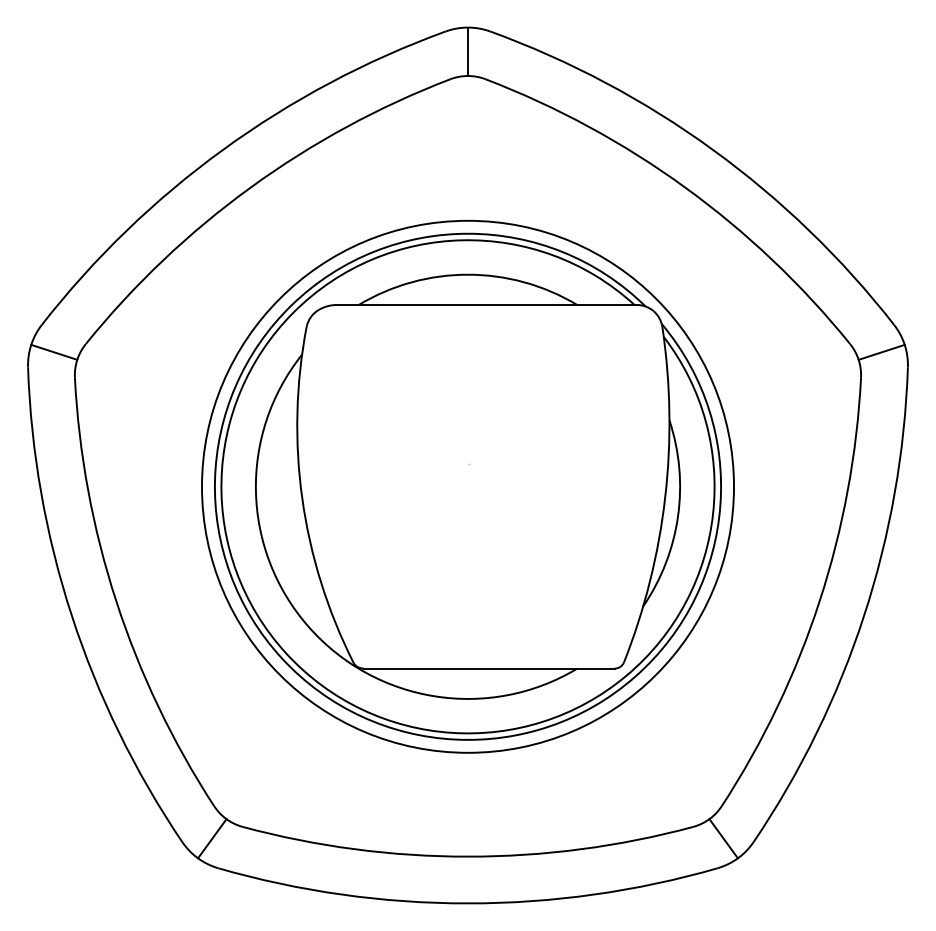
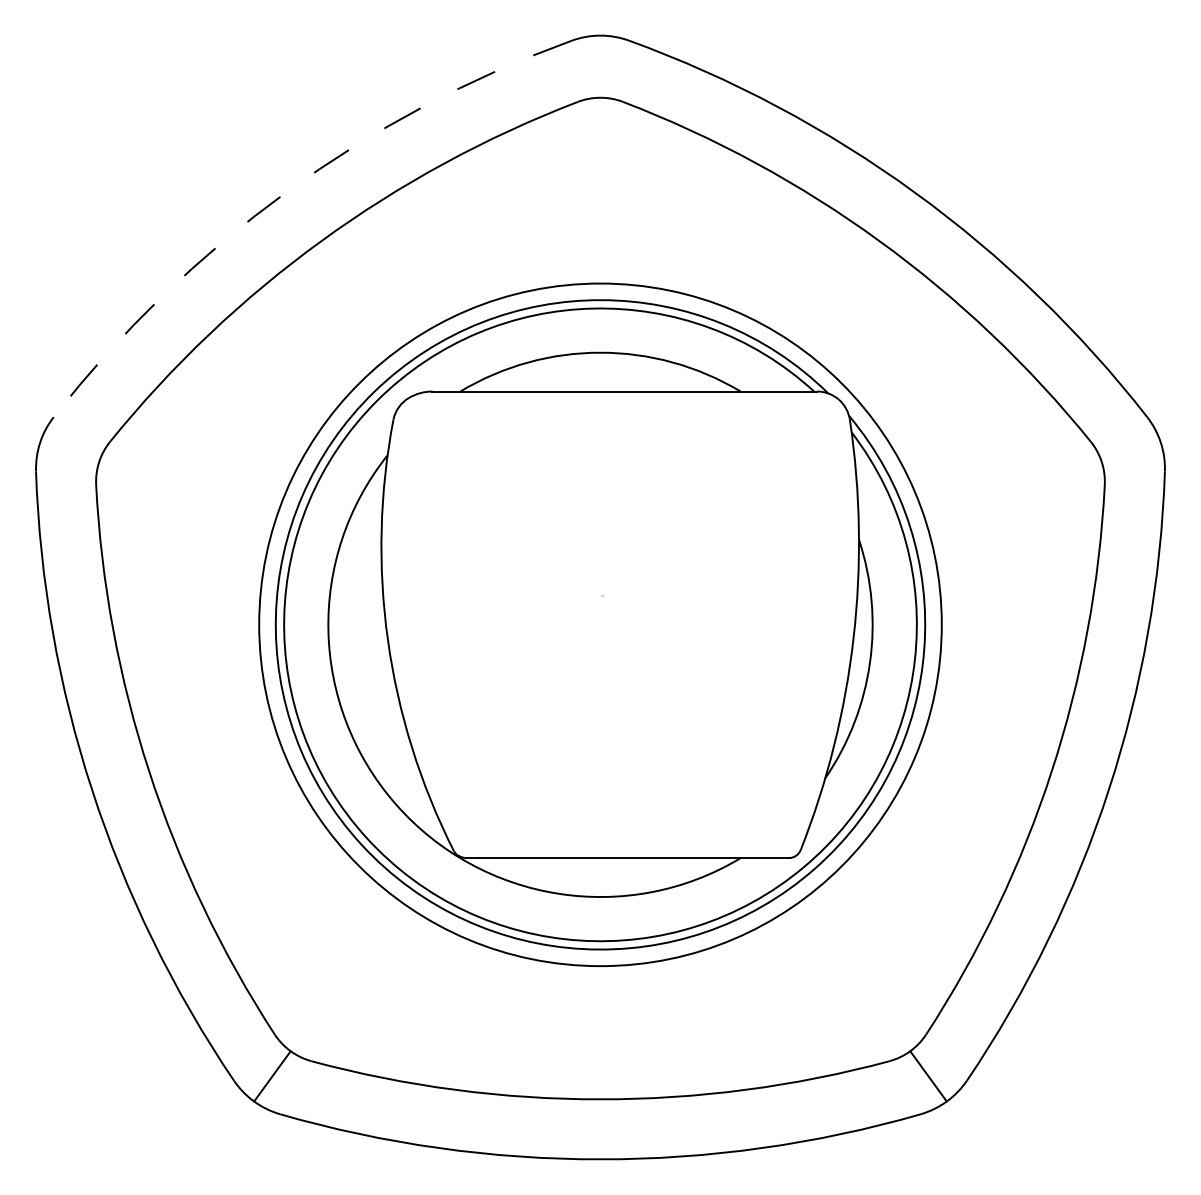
line: (468, 51) -> (600, 66), removed
arc: (223, 149) -> (286, 192), solid -> dashed
line: (54, 351) -> (69, 451), removed
line: (881, 351) -> (1130, 451), removed

